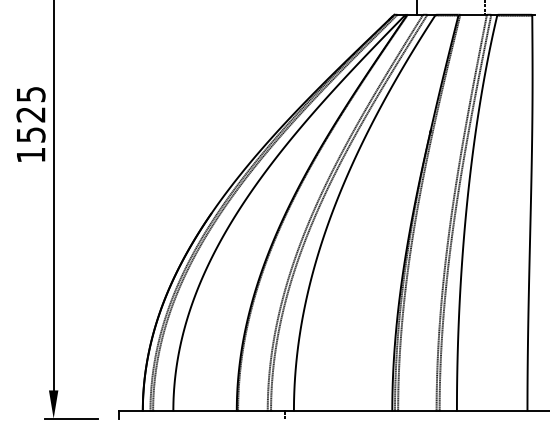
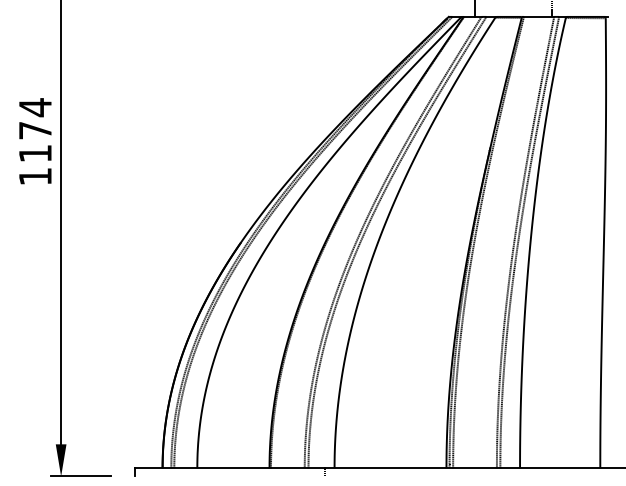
text: (30, 114) -> (34, 130), 1525 -> 1174

